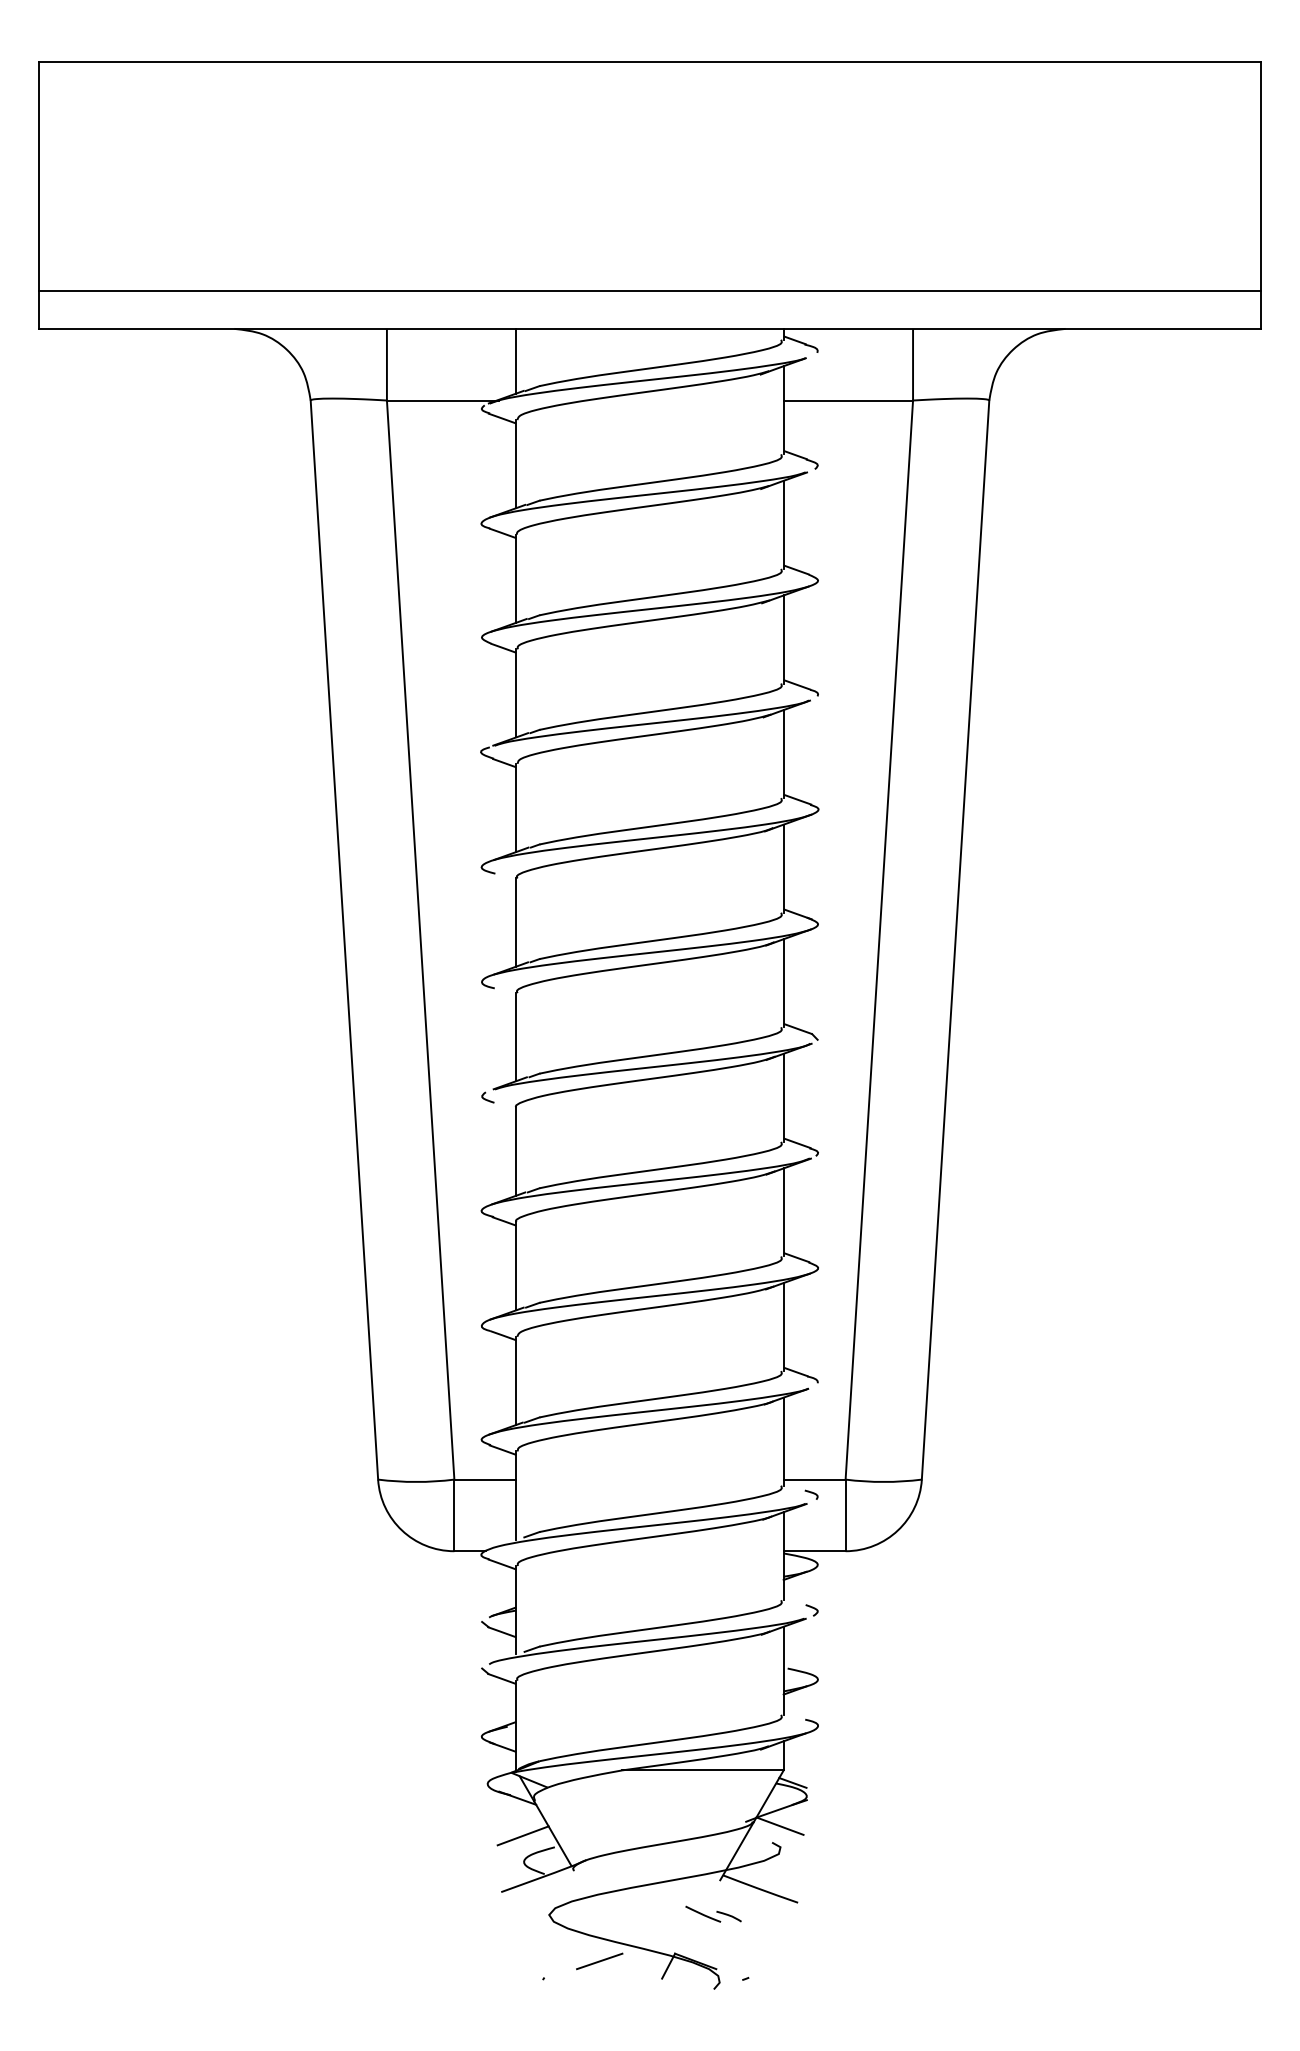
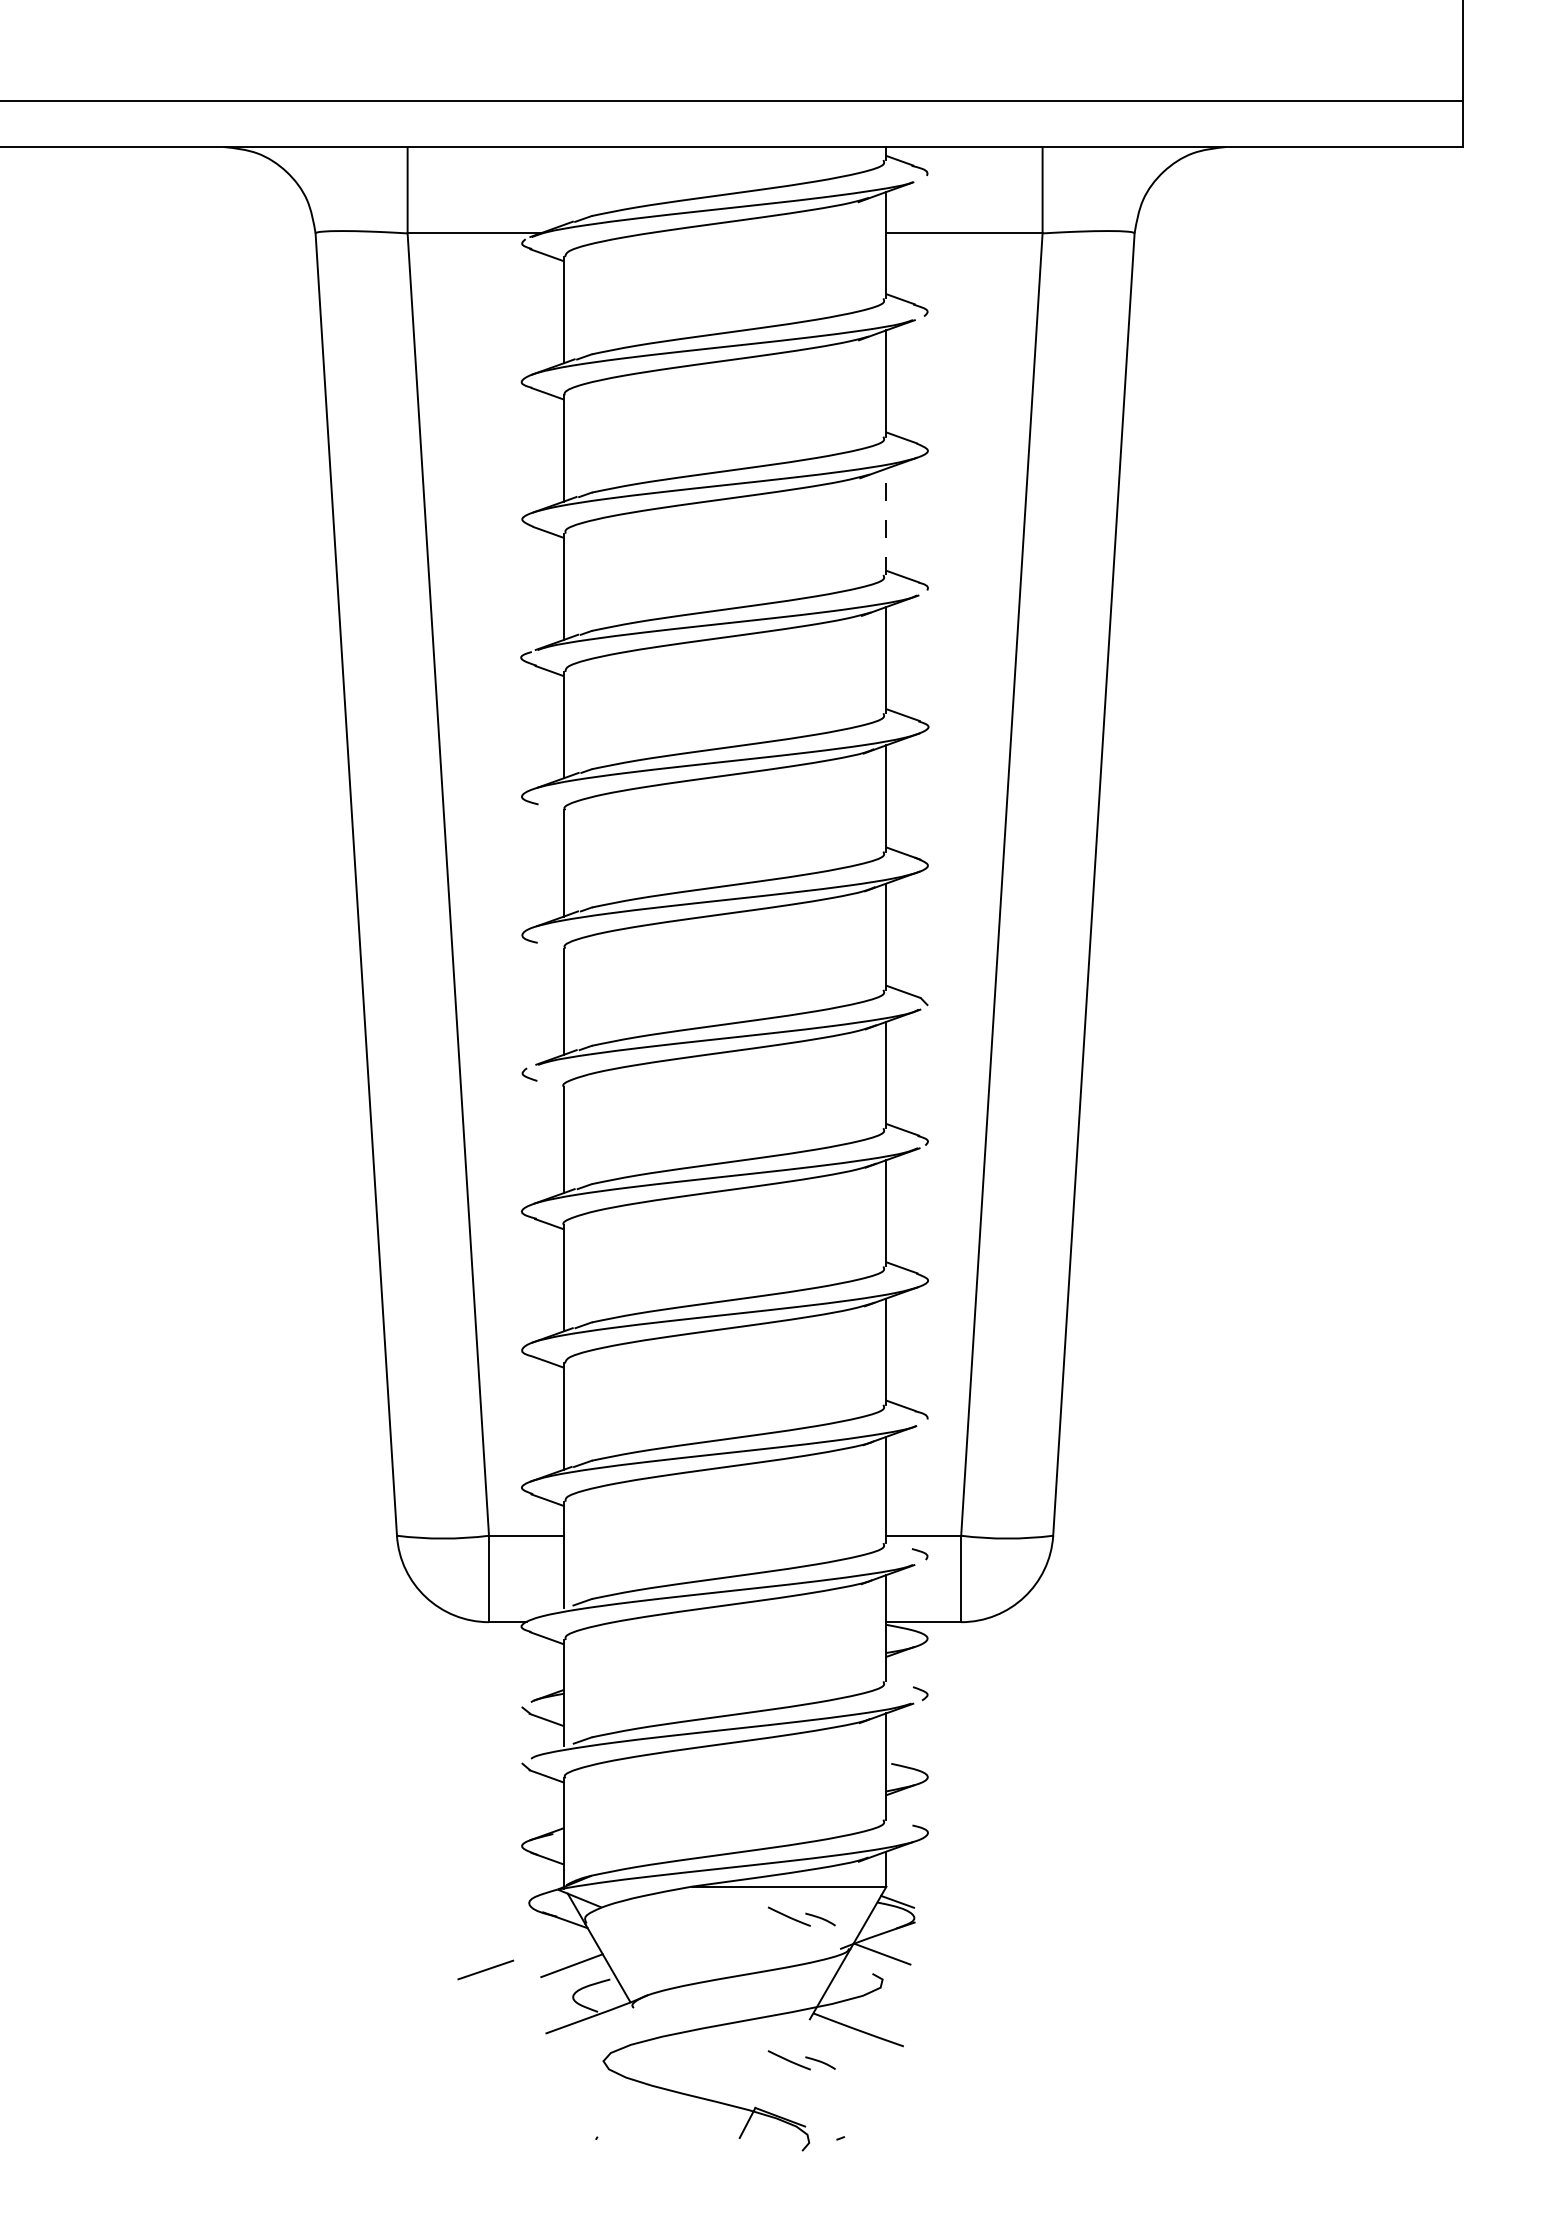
line: (516, 360) -> (563, 185), removed
line: (783, 639) -> (886, 521), solid -> dashed
part: (713, 1794) -> (801, 1915), added
line: (599, 1961) -> (485, 1970), moved

